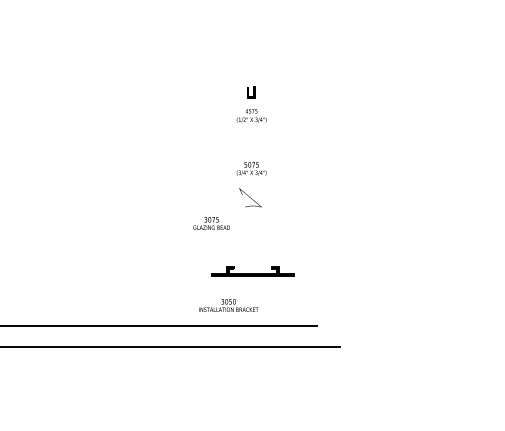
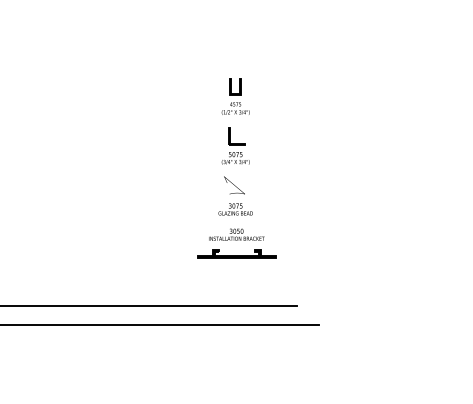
part: (250, 92) -> (234, 86), size x1.67
part: (245, 145) -> (229, 136), added
text: (211, 223) -> (235, 209), moved
text: (228, 305) -> (236, 234), moved

